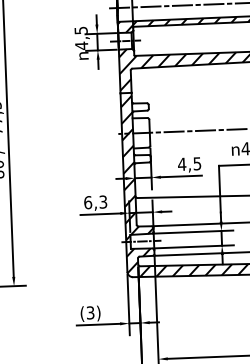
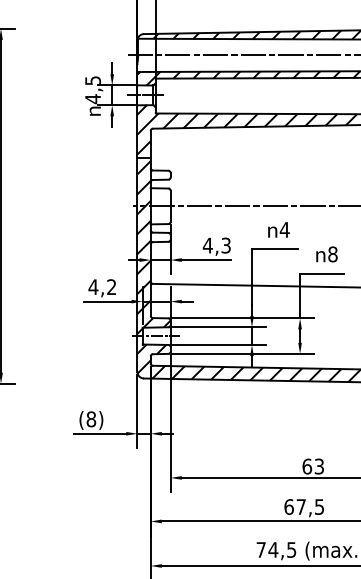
text: (197, 162) -> (226, 244), 4,5 -> 4,3
text: (95, 202) -> (102, 287), 6,3 -> 4,2
text: (90, 313) -> (91, 419), (3) -> (8)

